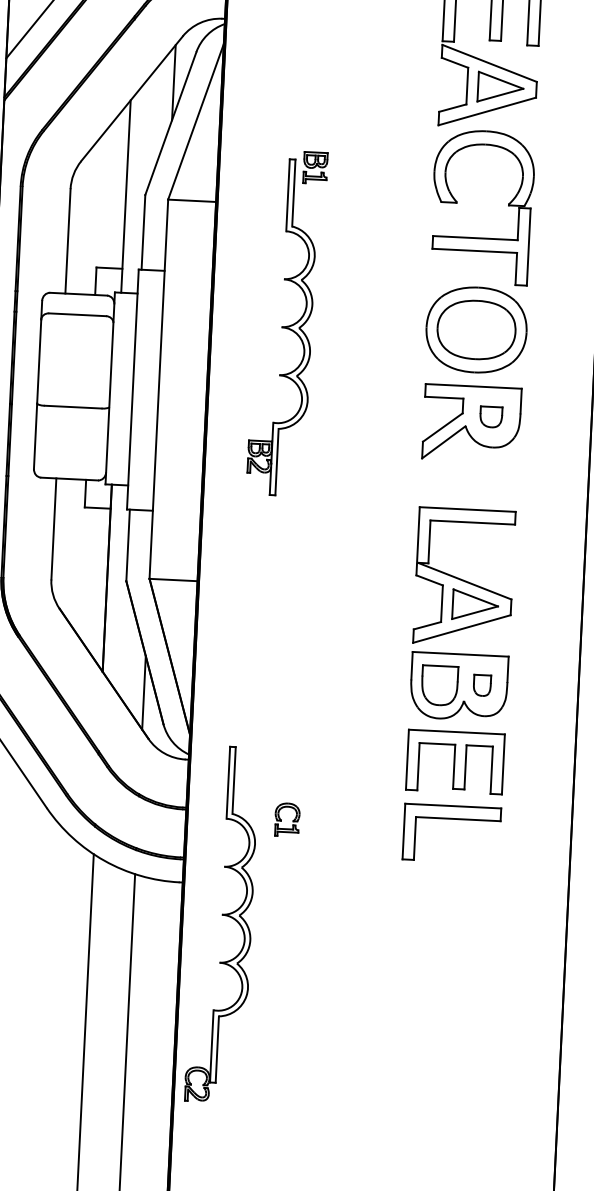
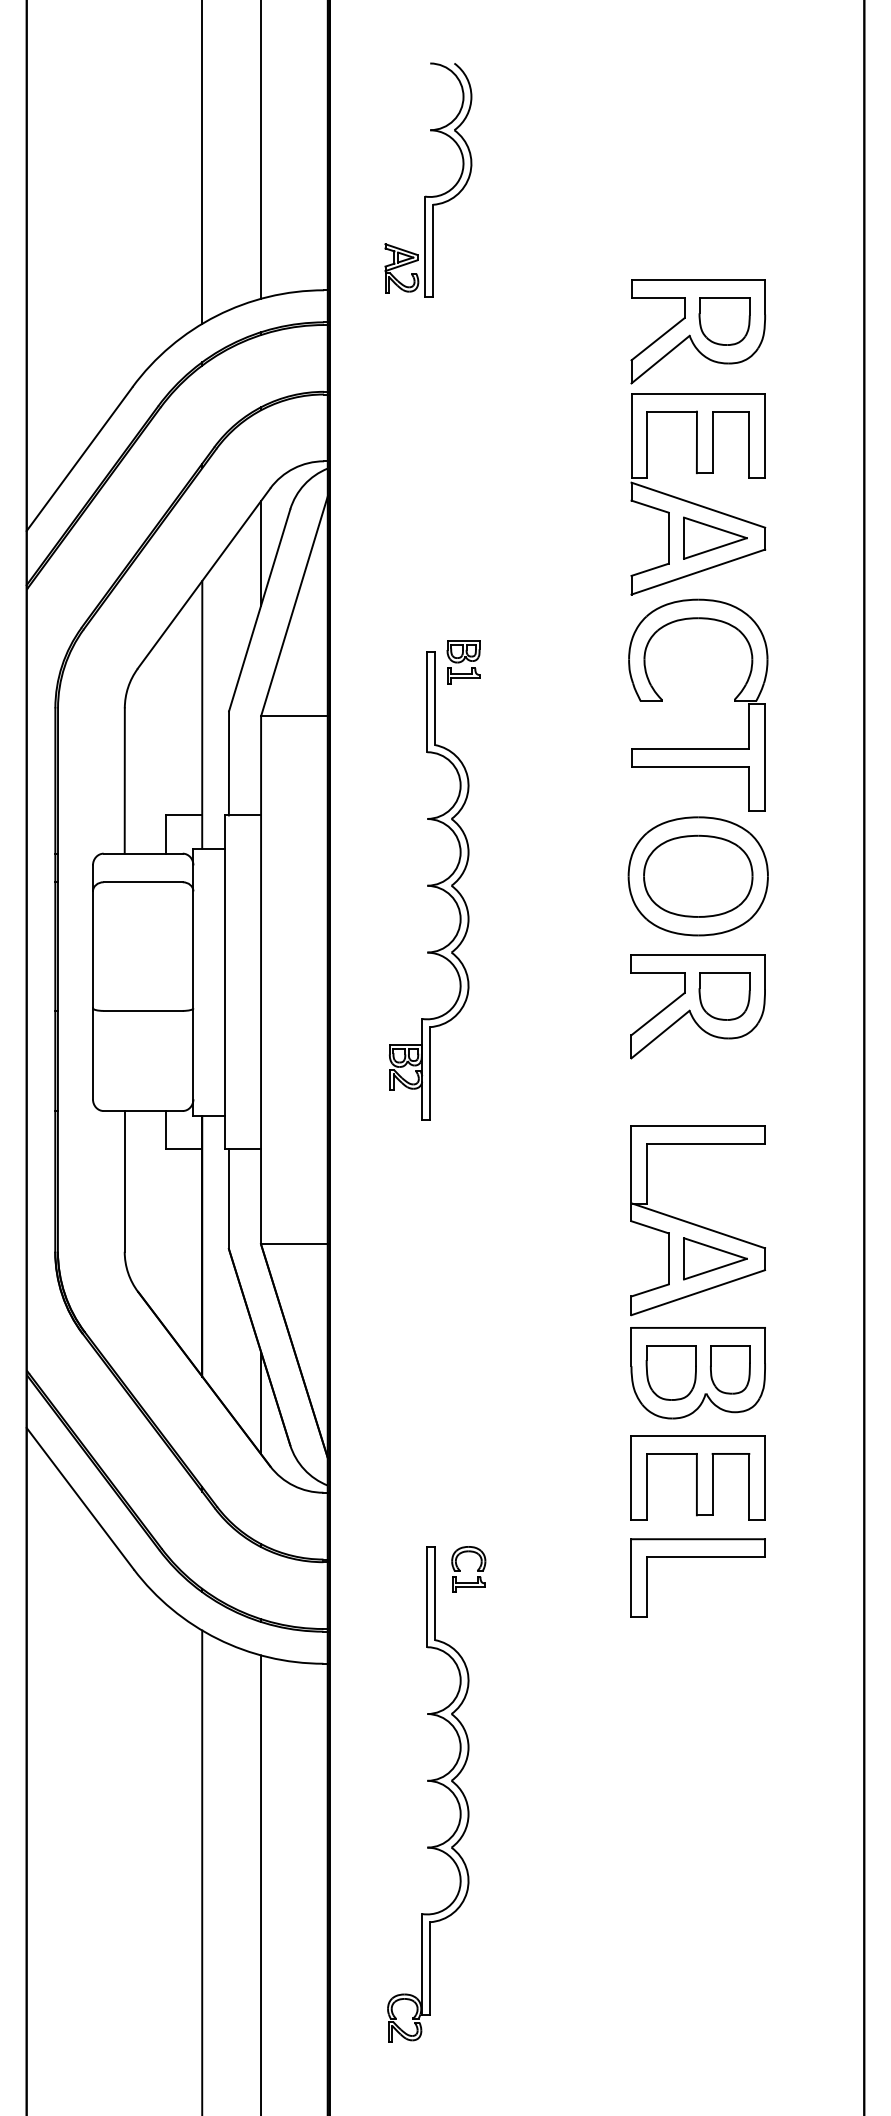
part: (491, 417) -> (724, 996), size x1.67
part: (482, 685) -> (730, 1369), size x1.67
part: (225, 916) -> (432, 1782), moved

